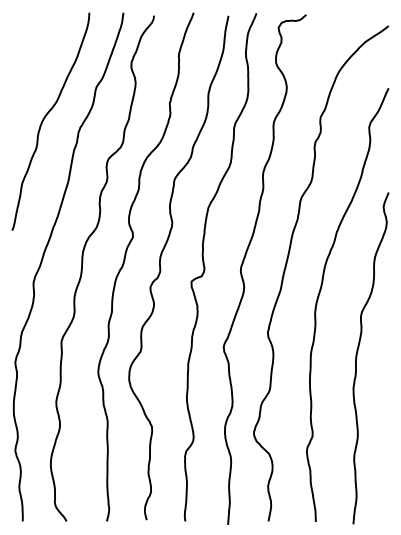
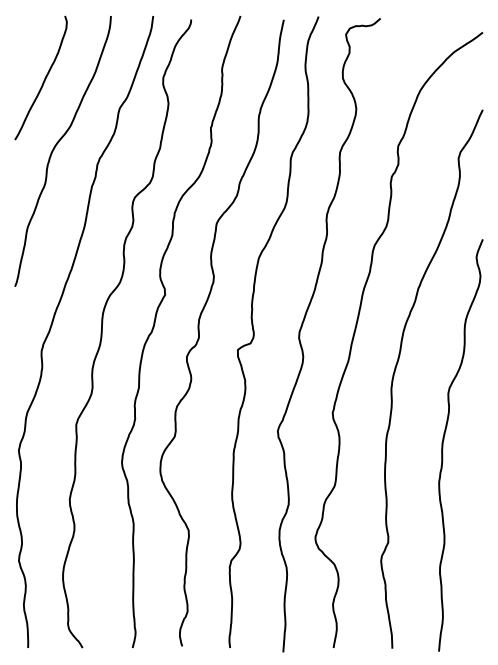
curve: (35, 63) -> (43, 79), added

